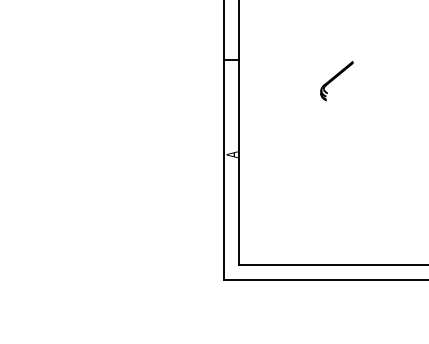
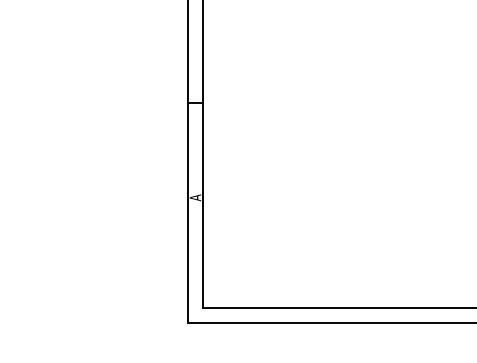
part: (336, 81) -> (299, 124), removed

